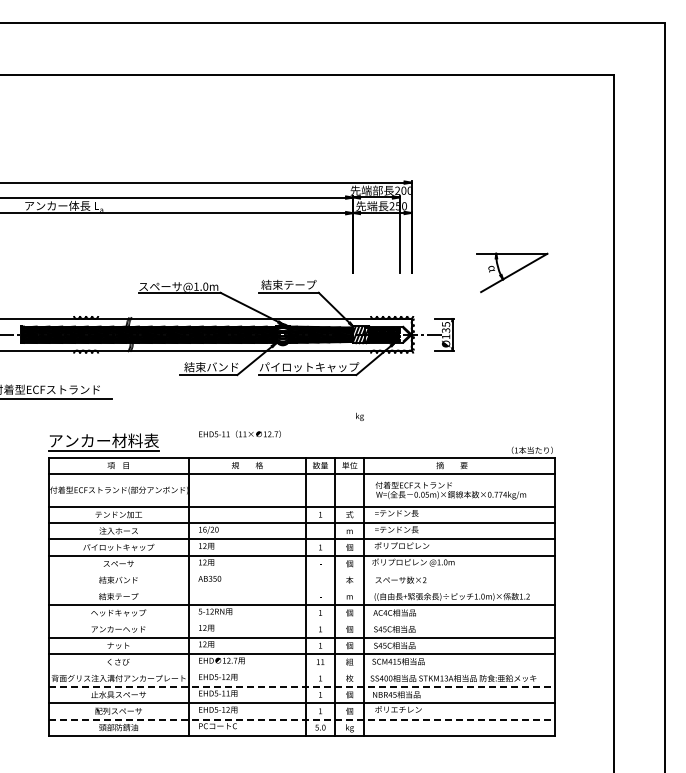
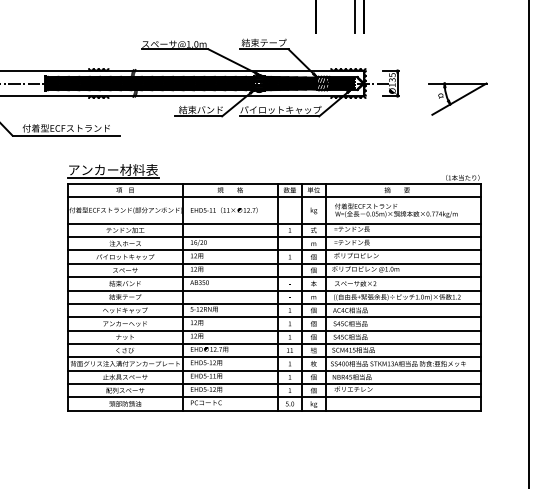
part: (512, 272) -> (457, 98), moved
text: (359, 416) -> (313, 210), moved
text: (239, 433) -> (223, 209), moved
line: (301, 572) -> (274, 277), added
line: (301, 588) -> (274, 290), added
line: (301, 621) -> (274, 317), added
line: (301, 670) -> (274, 357), added
line: (302, 686) -> (275, 370), dashed -> solid
line: (302, 719) -> (275, 397), dashed -> solid

